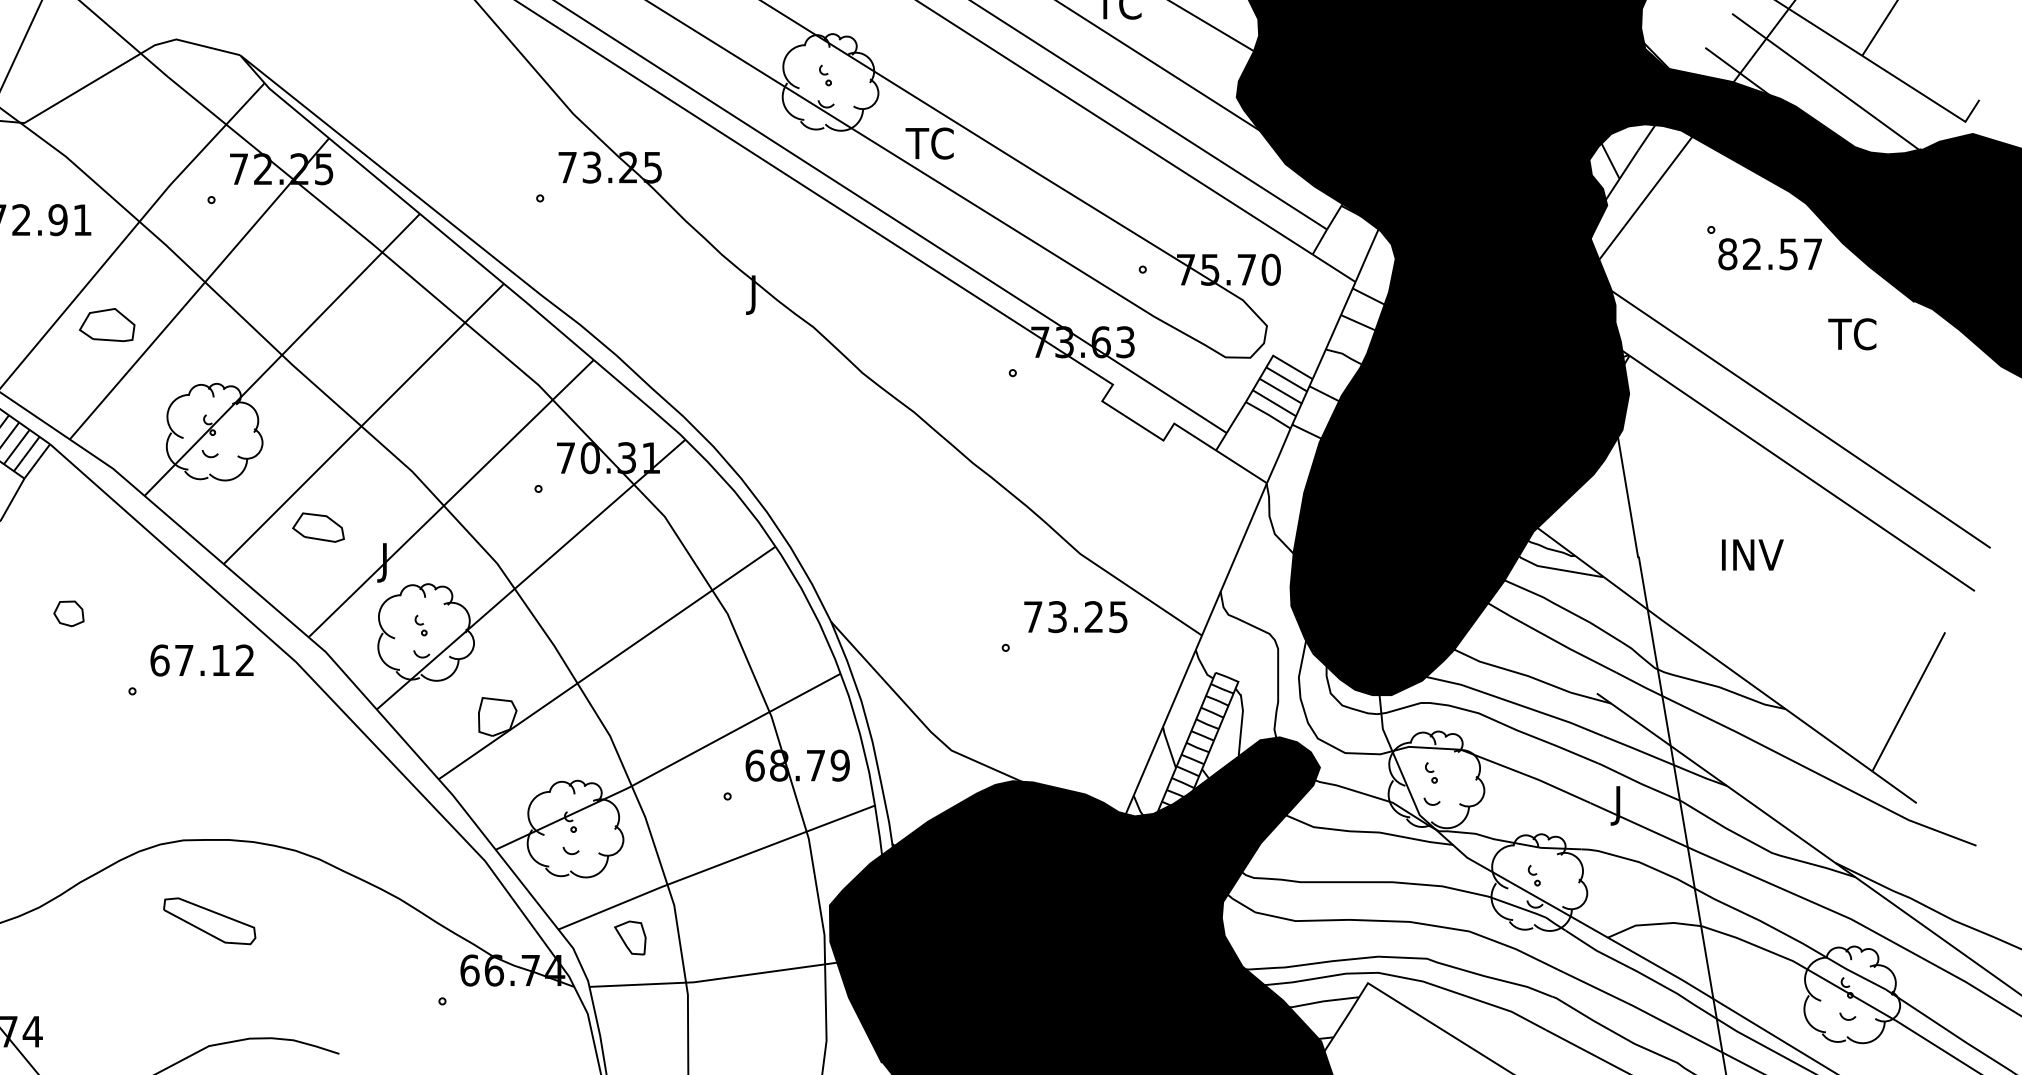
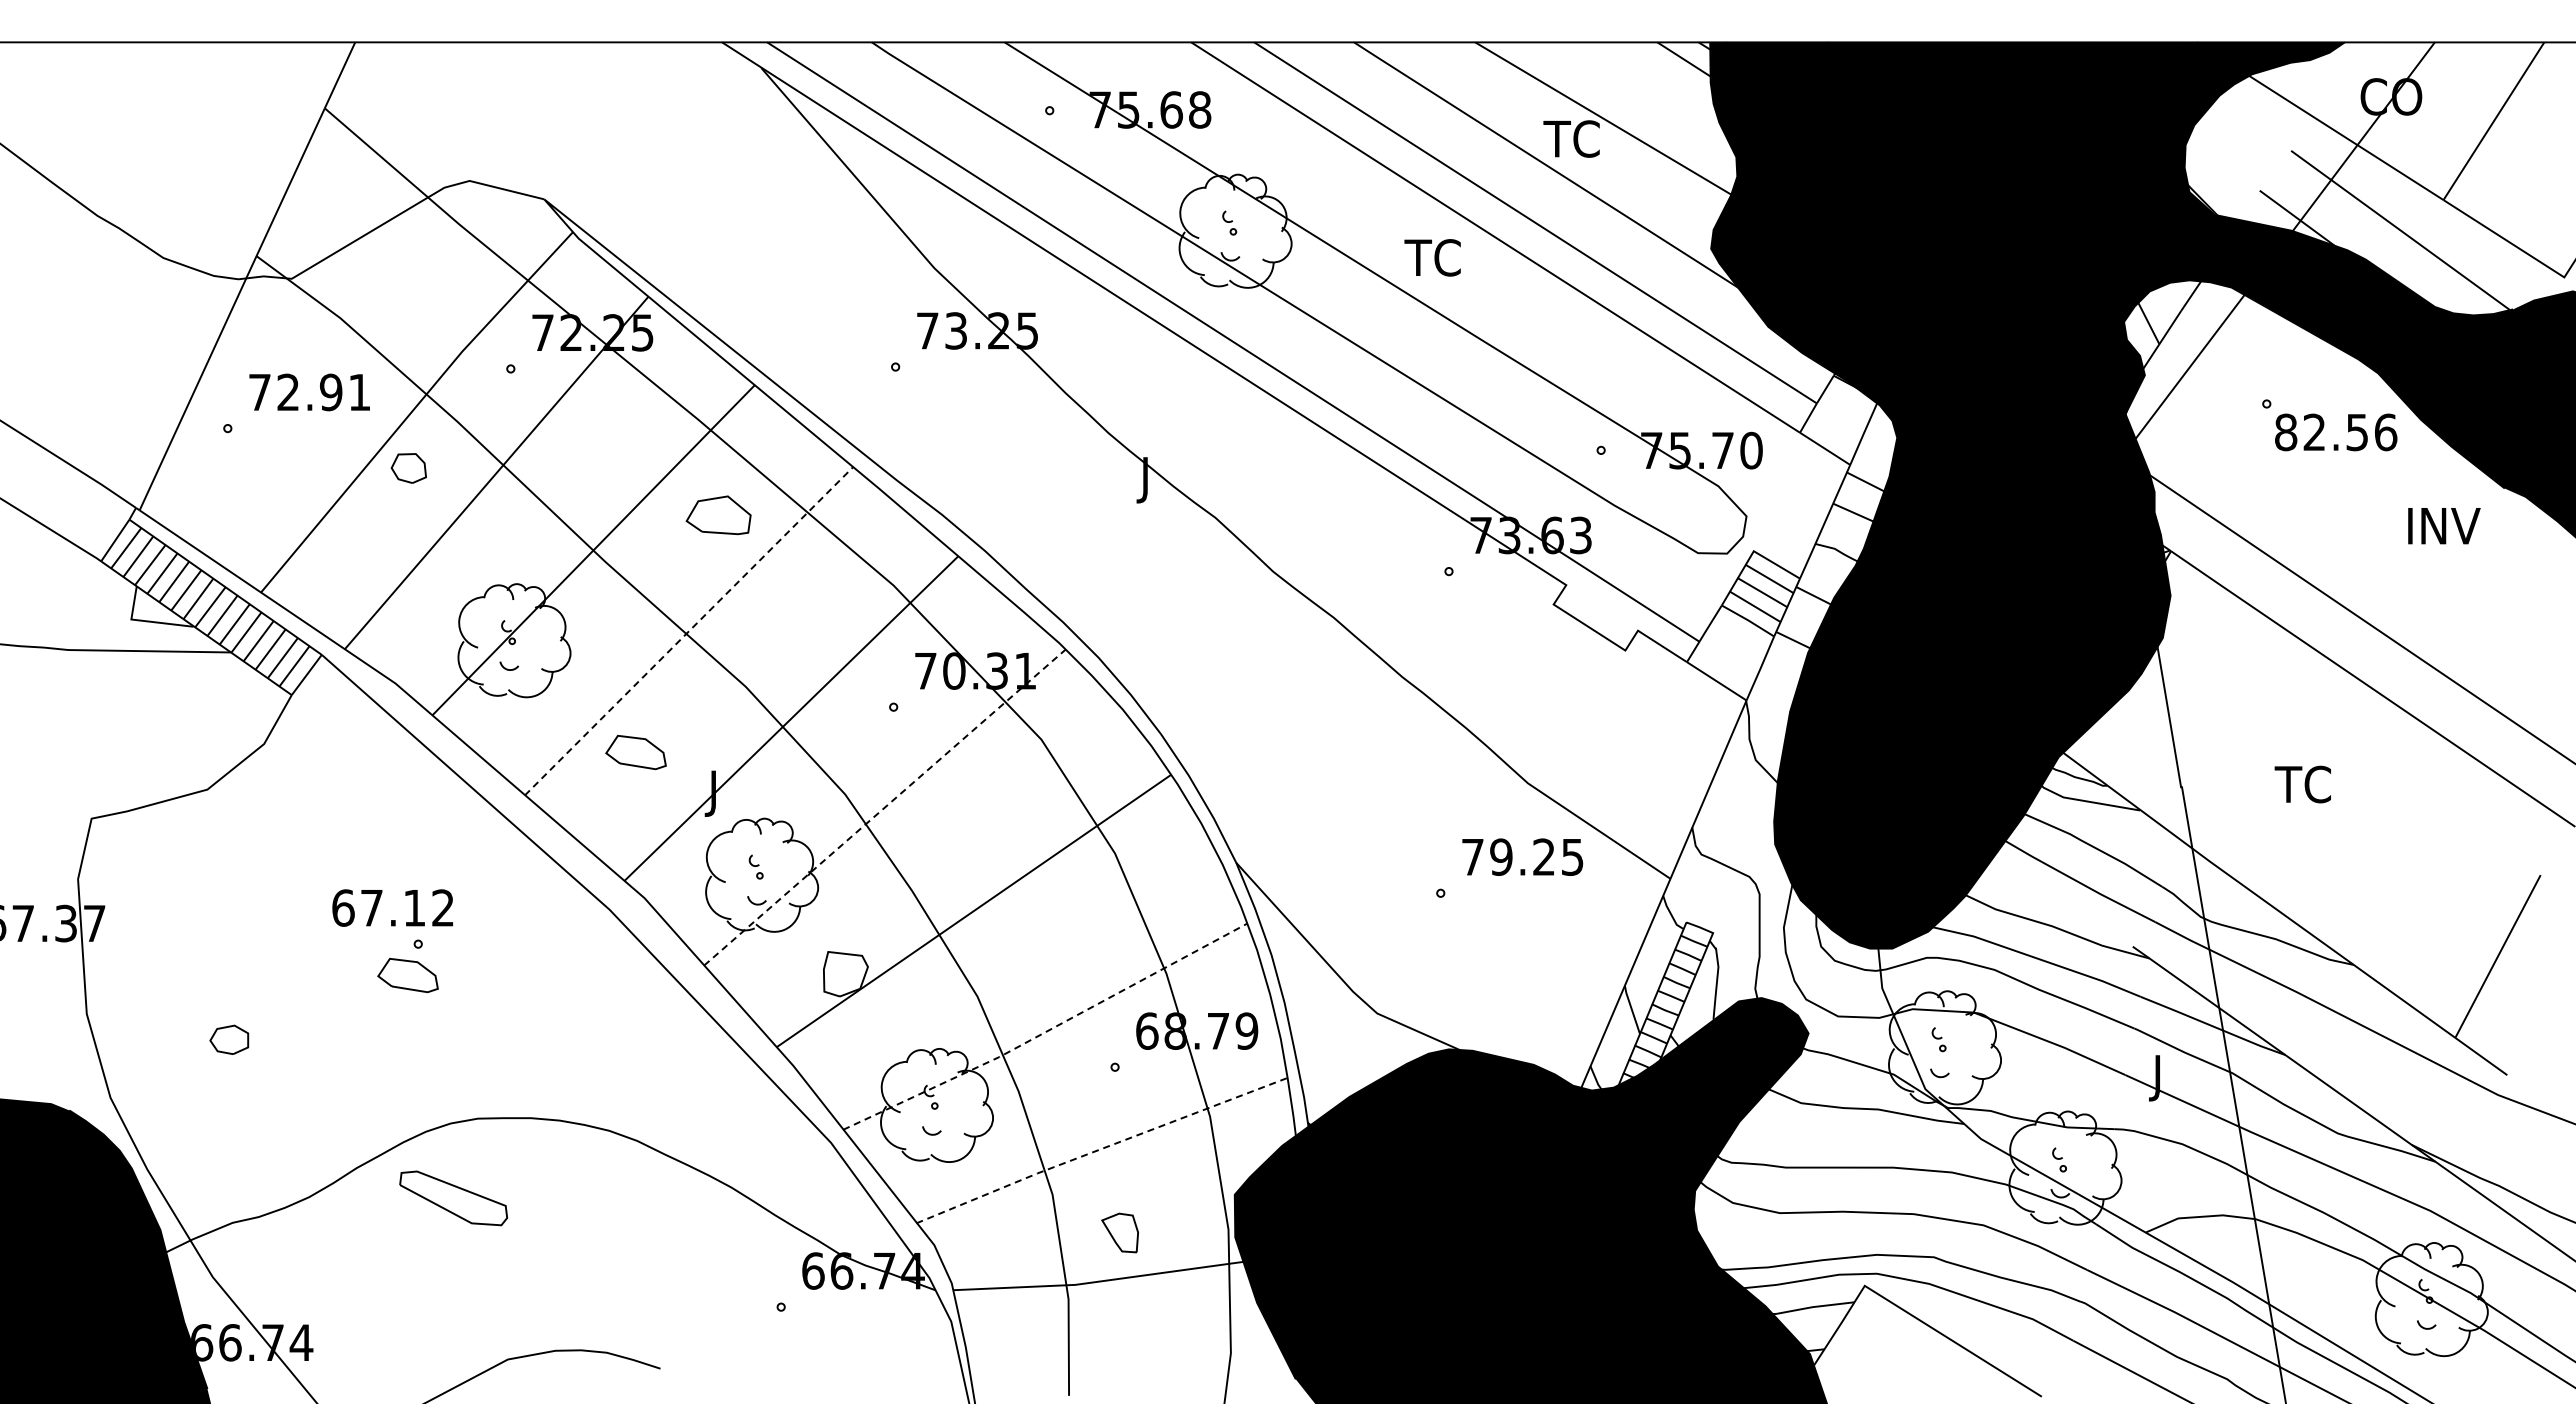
text: (929, 143) -> (1432, 257), moved
text: (1813, 254) -> (2386, 432), 82.57 -> 82.56
part: (107, 325) -> (718, 515), moved
text: (1860, 333) -> (2441, 525), TC -> INV
line: (363, 424) -> (688, 631), solid -> dashed
text: (1750, 554) -> (2312, 784), INV -> TC
line: (531, 574) -> (885, 807), solid -> dashed
part: (68, 613) -> (408, 468), moved
text: (1057, 616) -> (1501, 856), 73.25 -> 79.25
text: (201, 660) -> (392, 907), moved
part: (123, 718) -> (407, 975), added
line: (669, 765) -> (1046, 1031), solid -> dashed
line: (716, 866) -> (1101, 1149), solid -> dashed
part: (209, 921) -> (453, 1198), moved
part: (629, 937) -> (1119, 1232), moved

